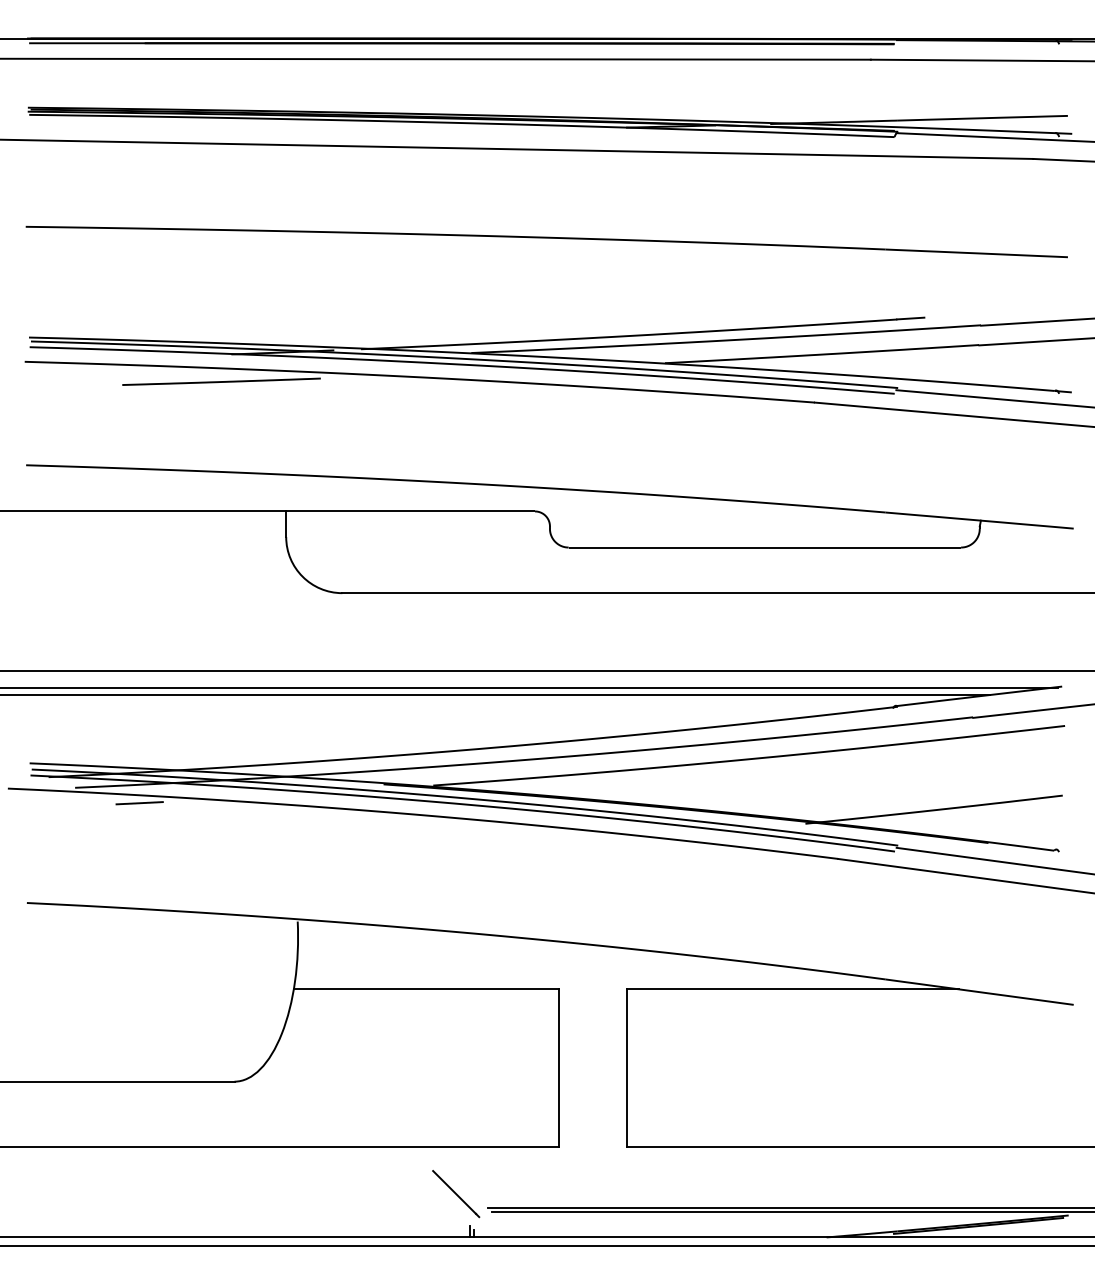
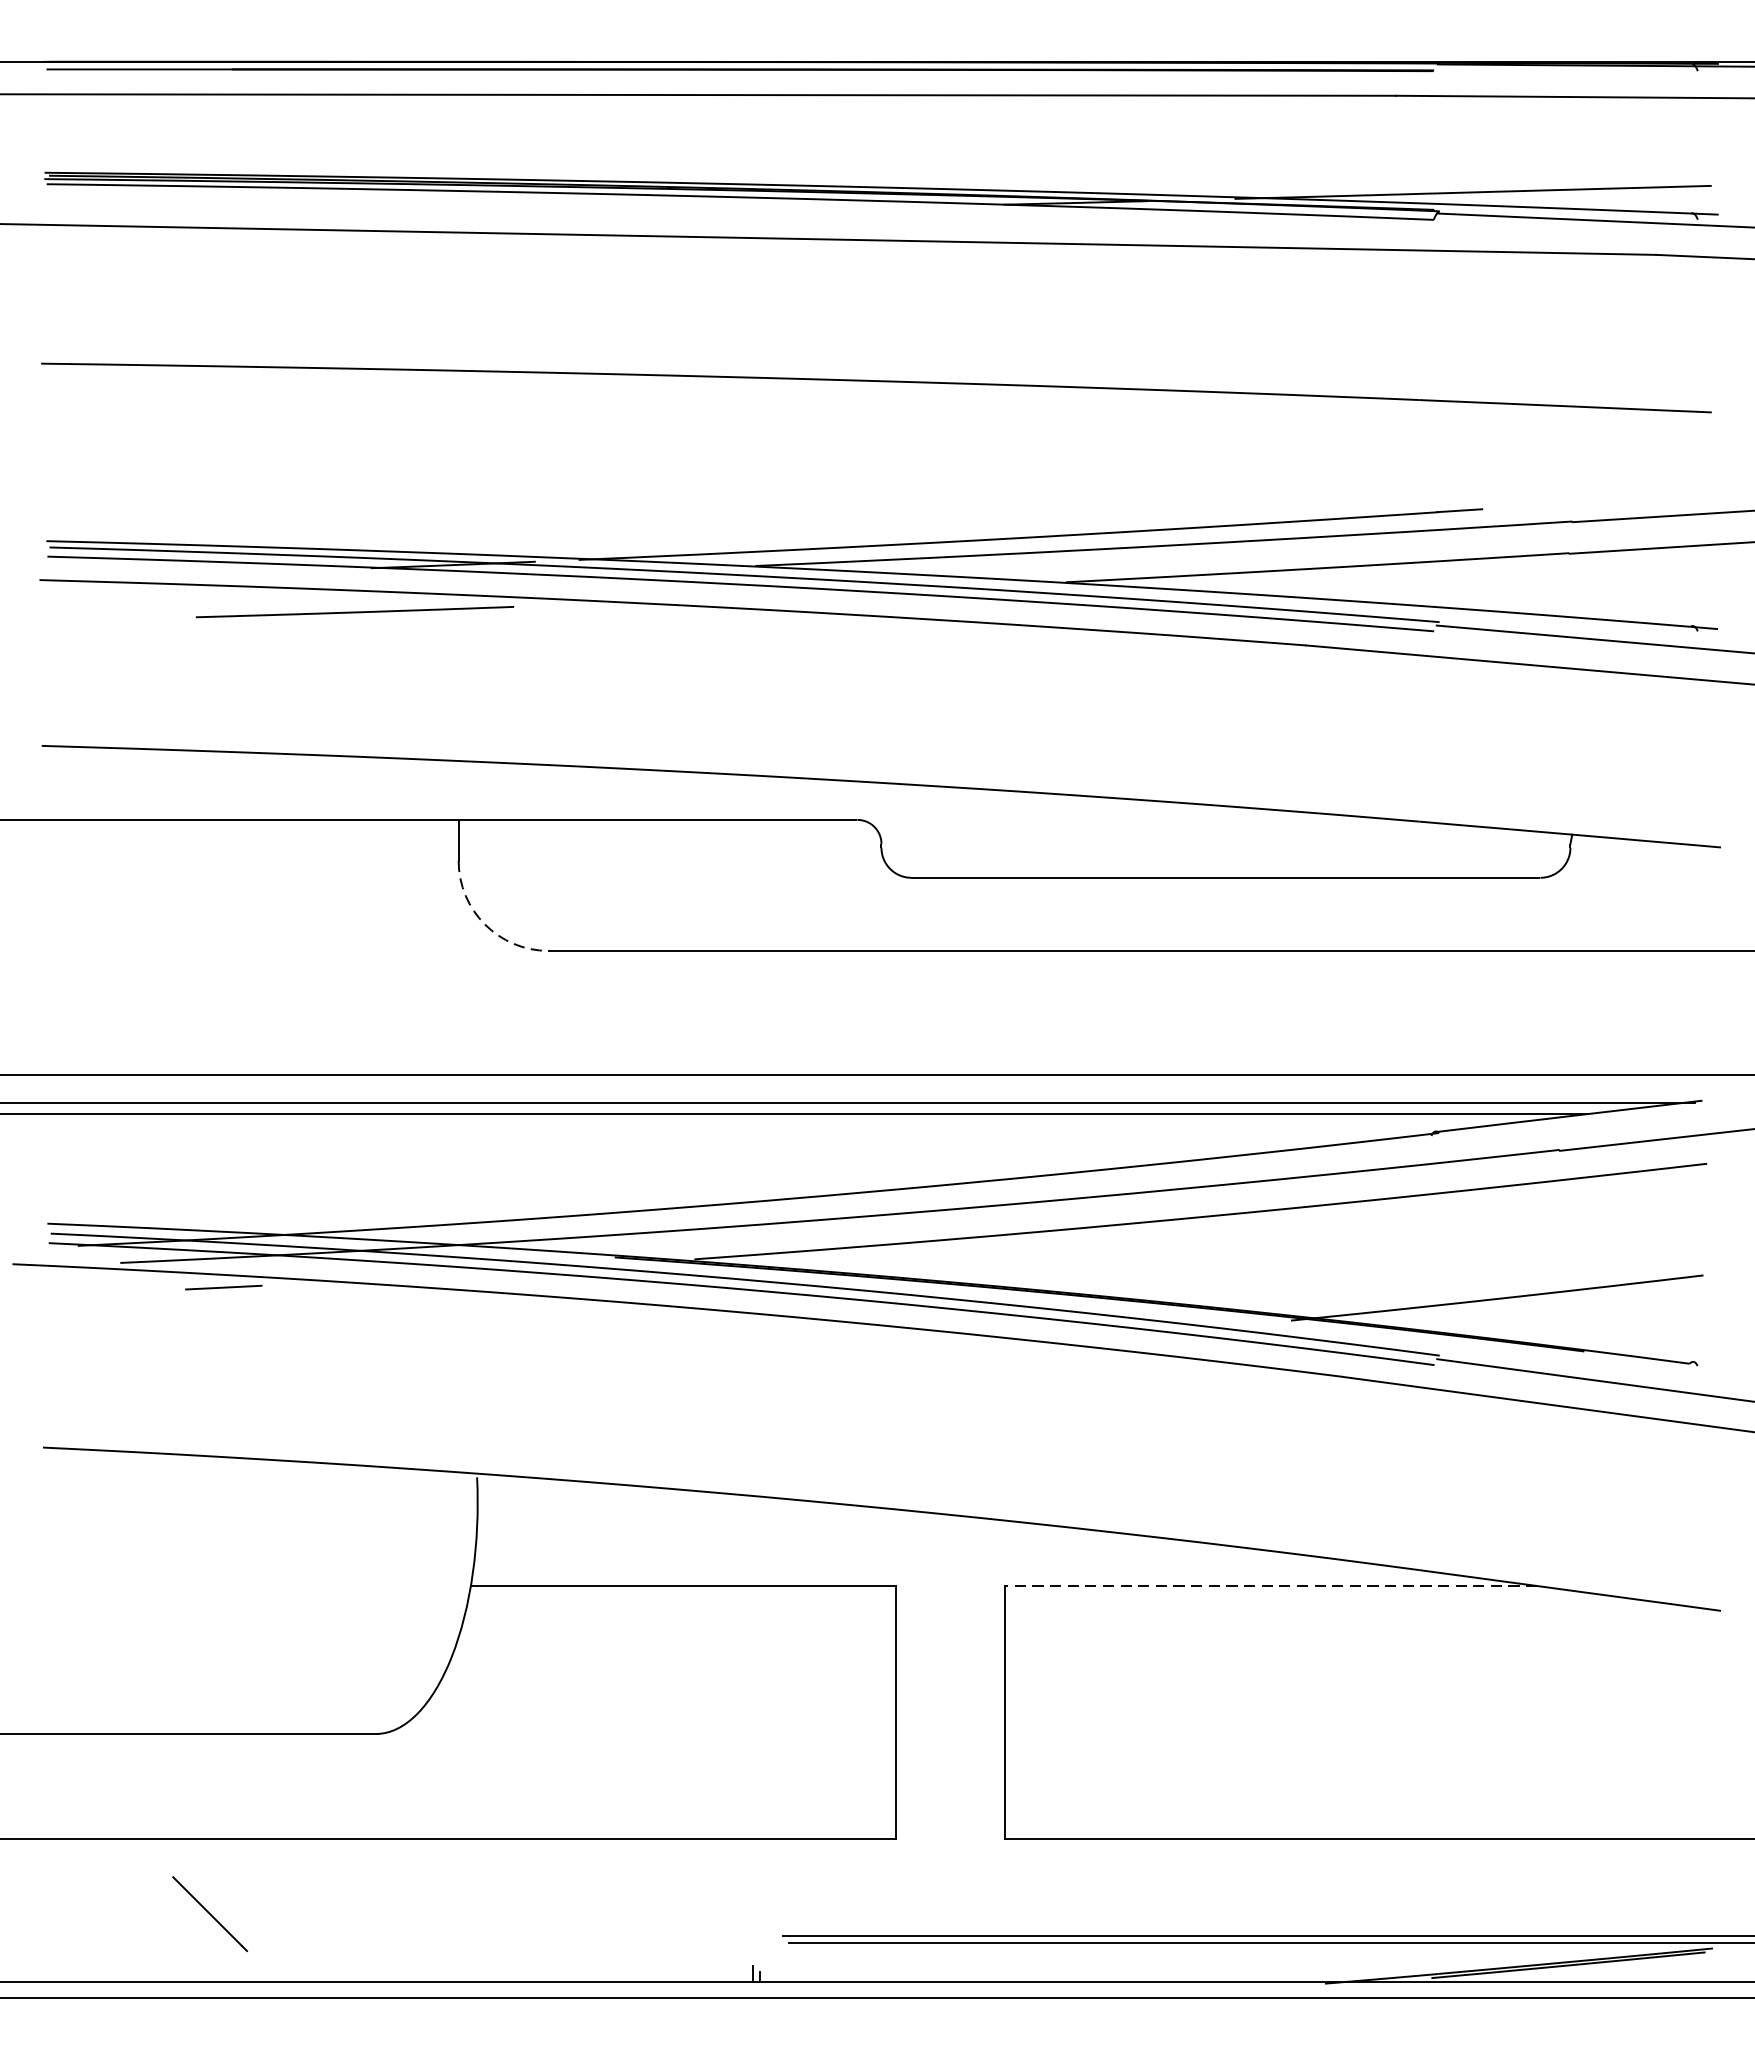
arc: (302, 576) -> (484, 924), solid -> dashed
line: (792, 989) -> (1270, 1586), solid -> dashed
line: (456, 1194) -> (210, 1914), moved

